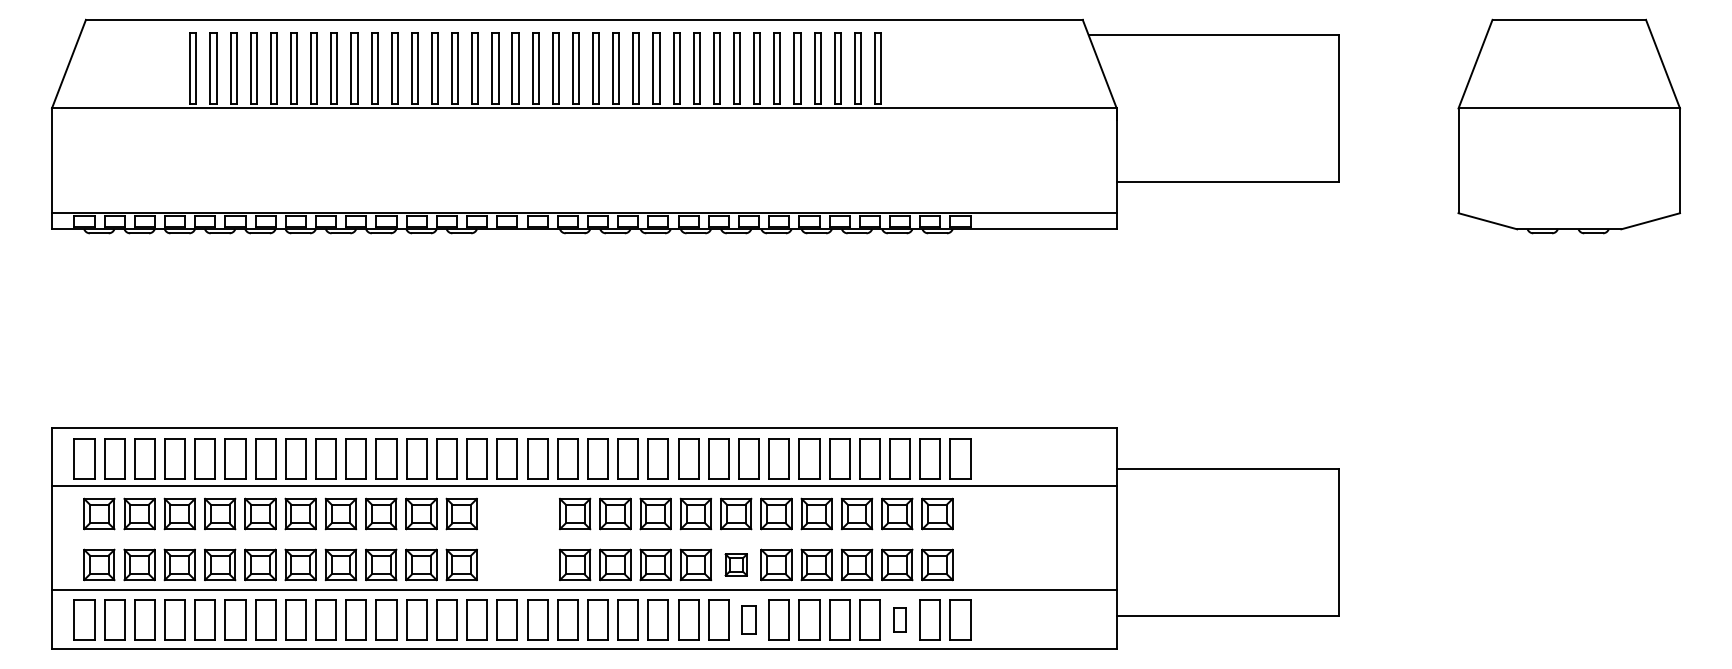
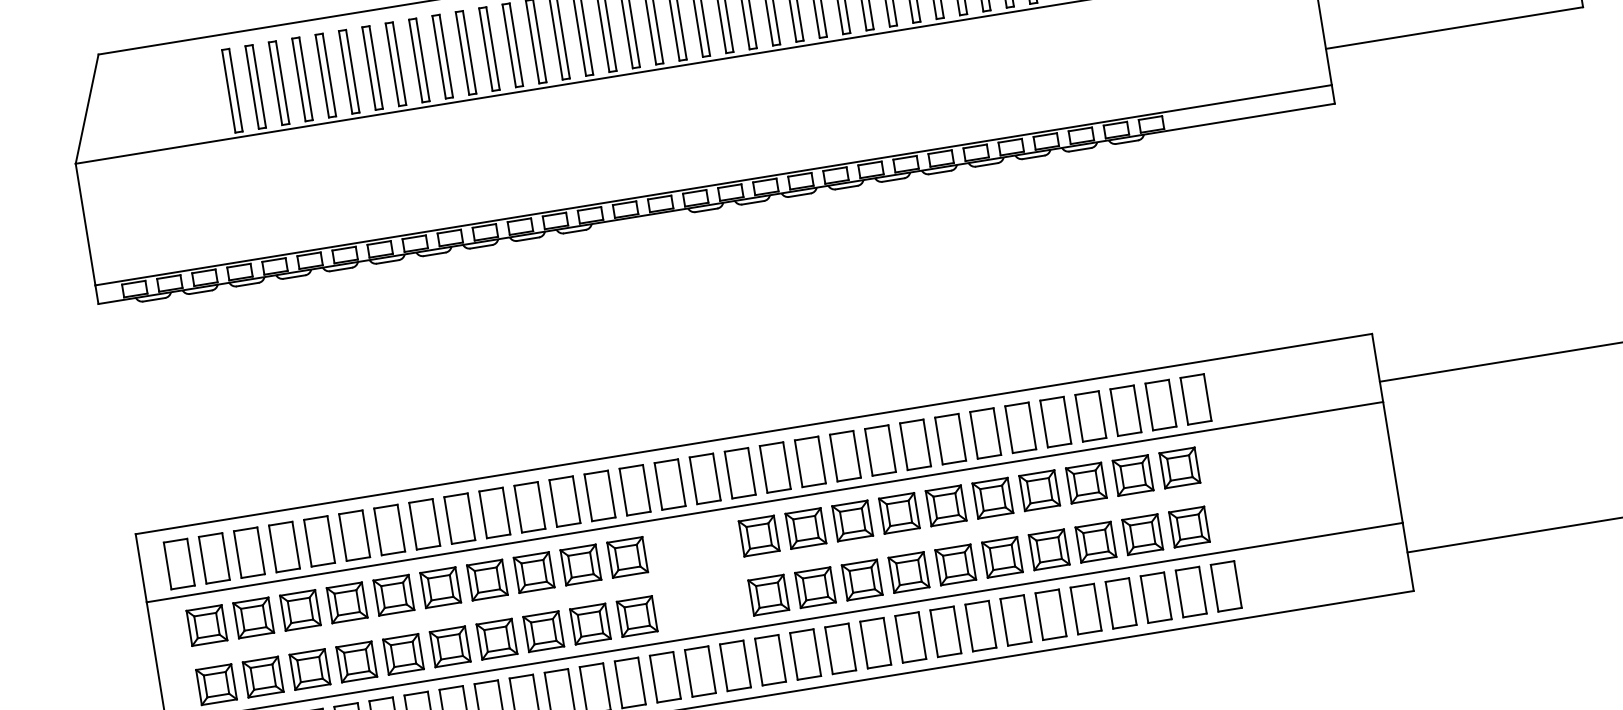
part: (736, 564) -> (955, 564), size x1.43
part: (748, 619) -> (980, 625), size x1.43
part: (899, 619) -> (1155, 597), size x1.67

